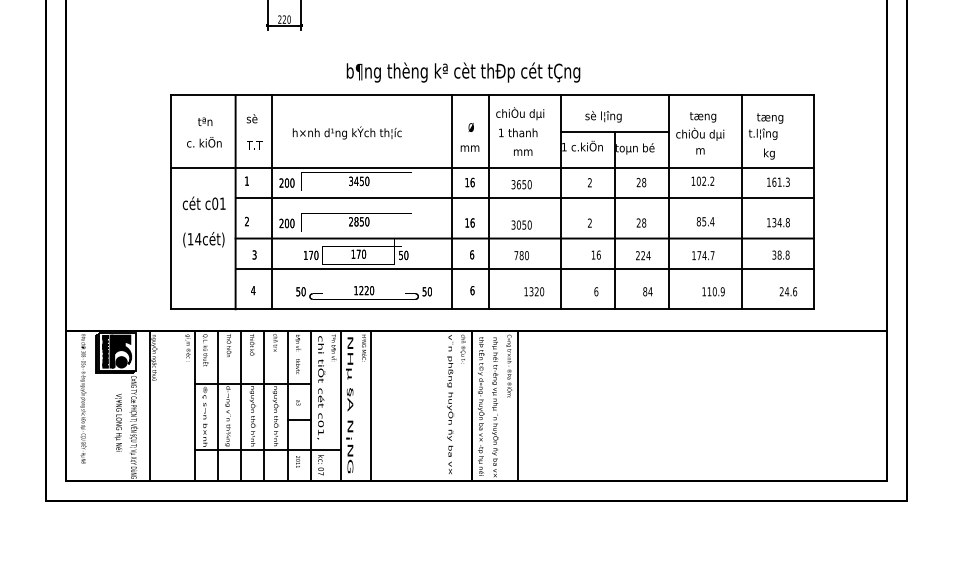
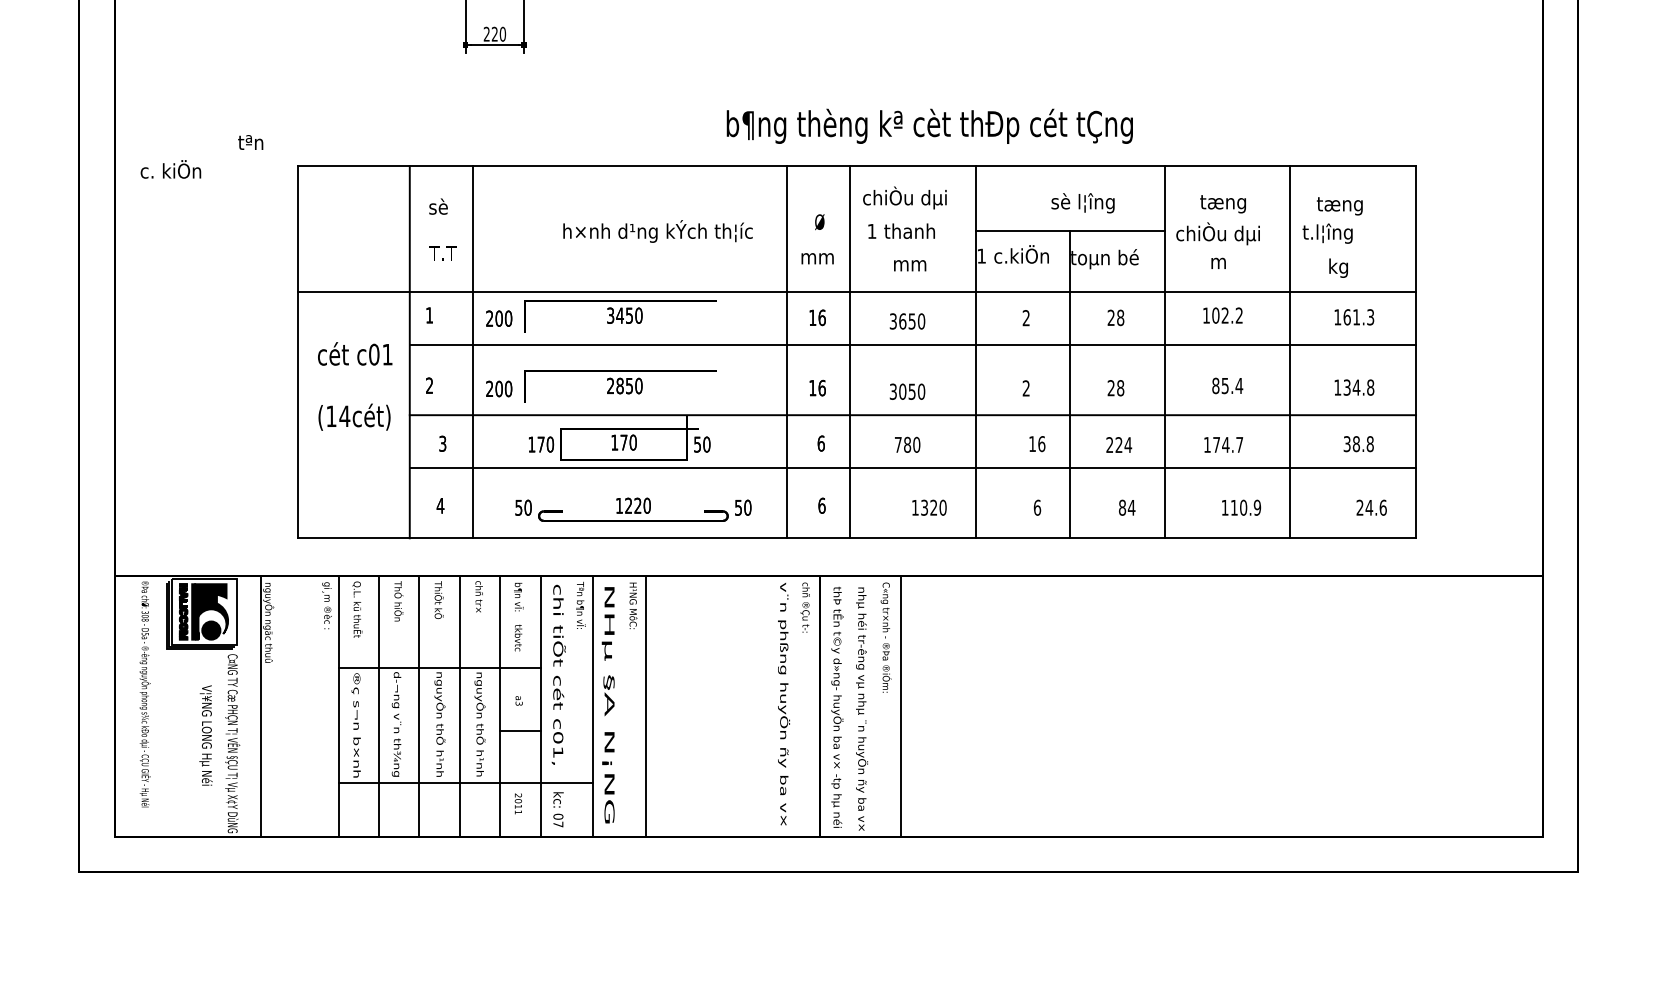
text: (463, 72) -> (929, 126), moved
text: (603, 116) -> (1082, 202), moved
text: (205, 121) -> (251, 141), moved
text: (346, 132) -> (656, 230), moved
text: (204, 142) -> (171, 169), moved

